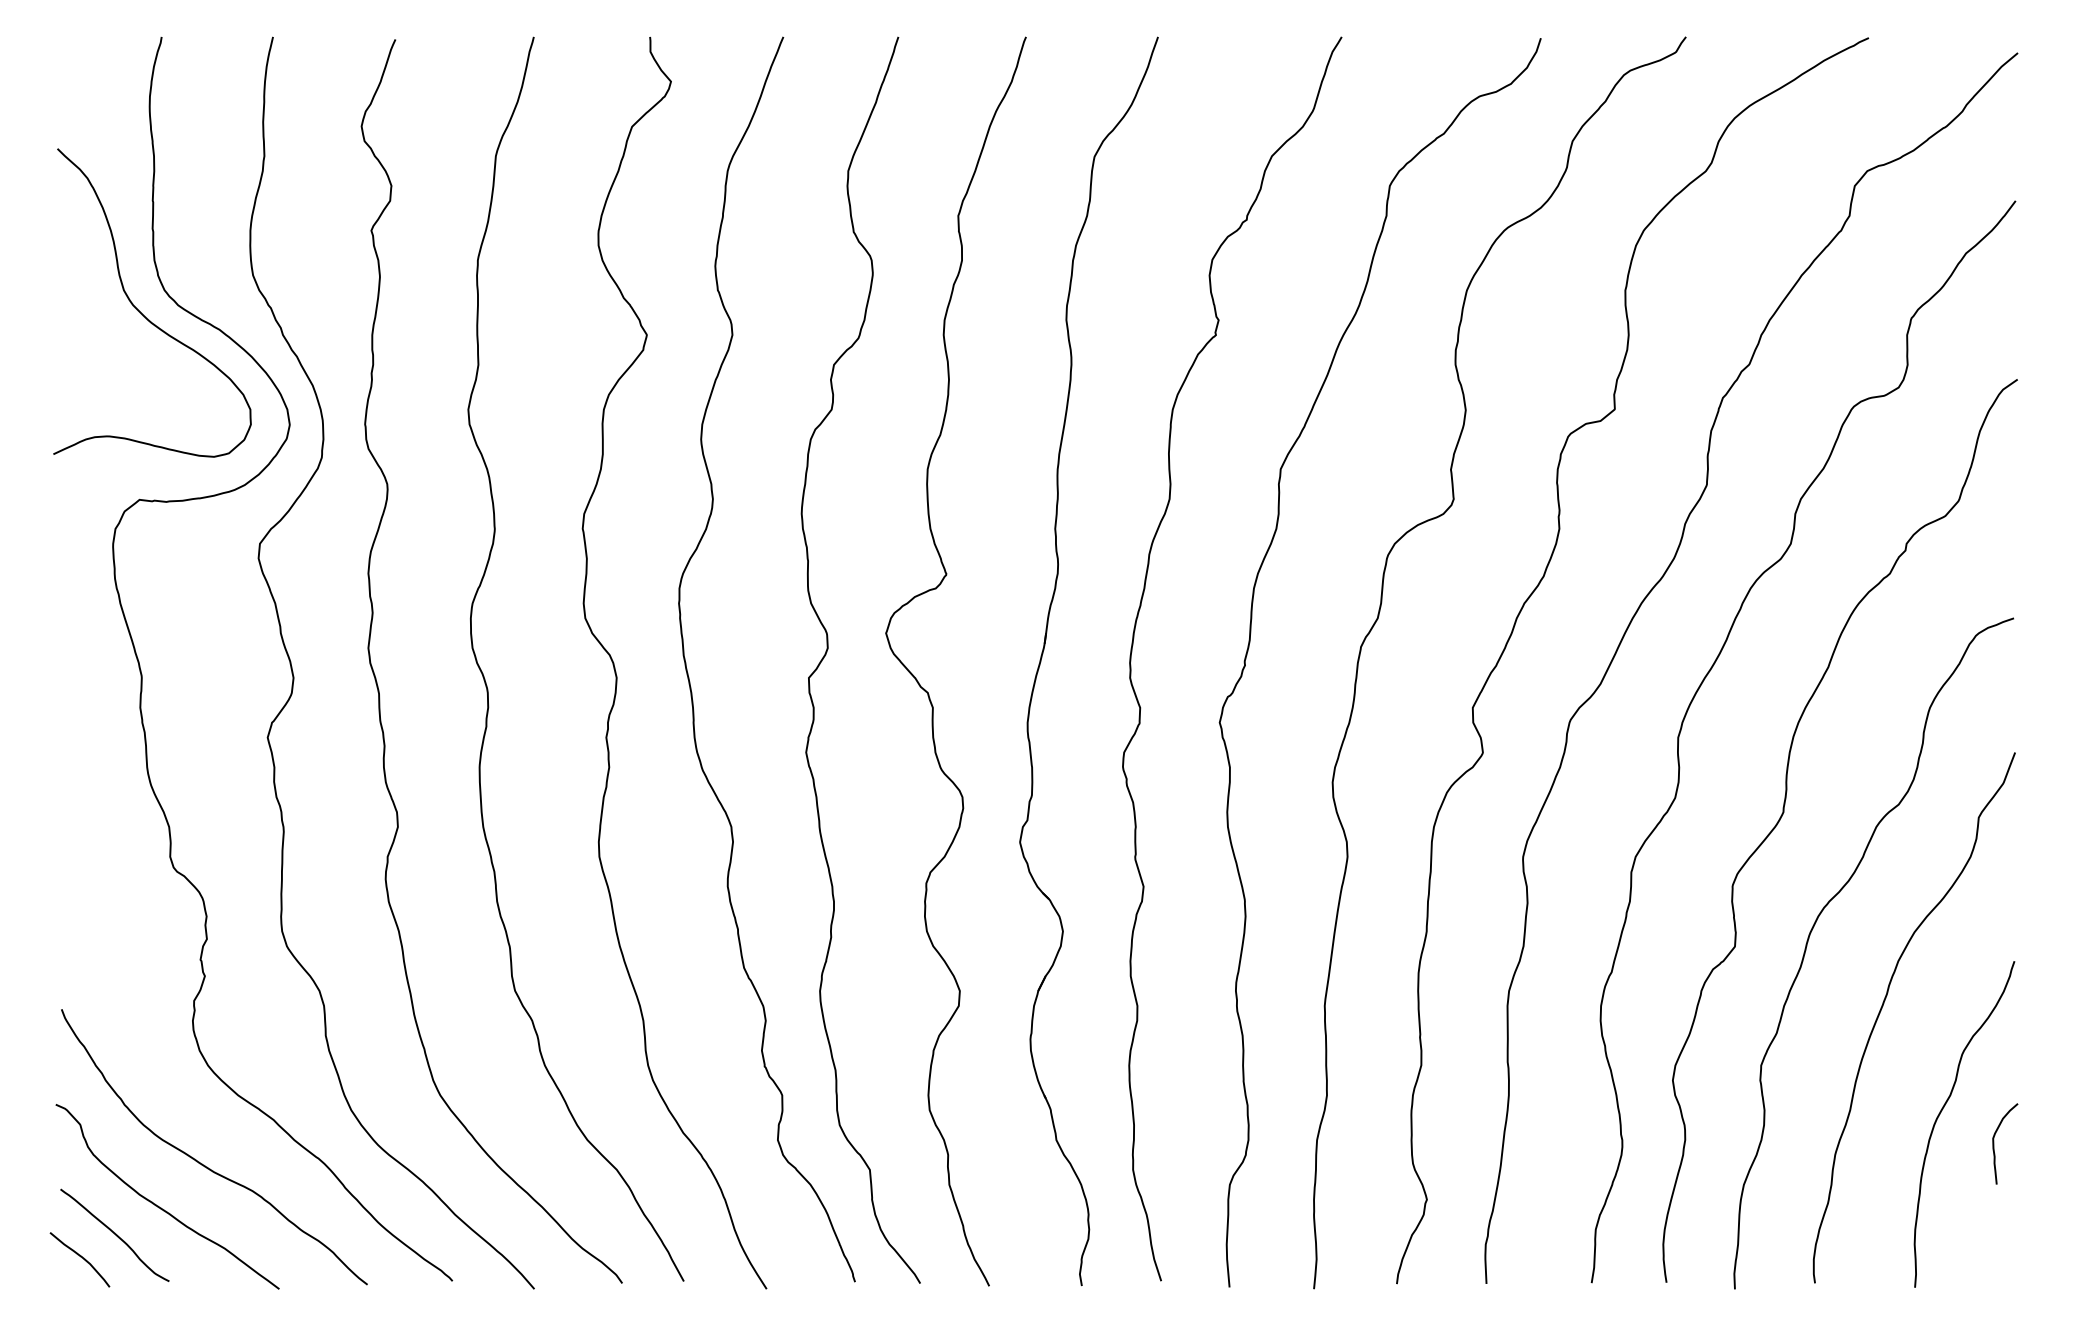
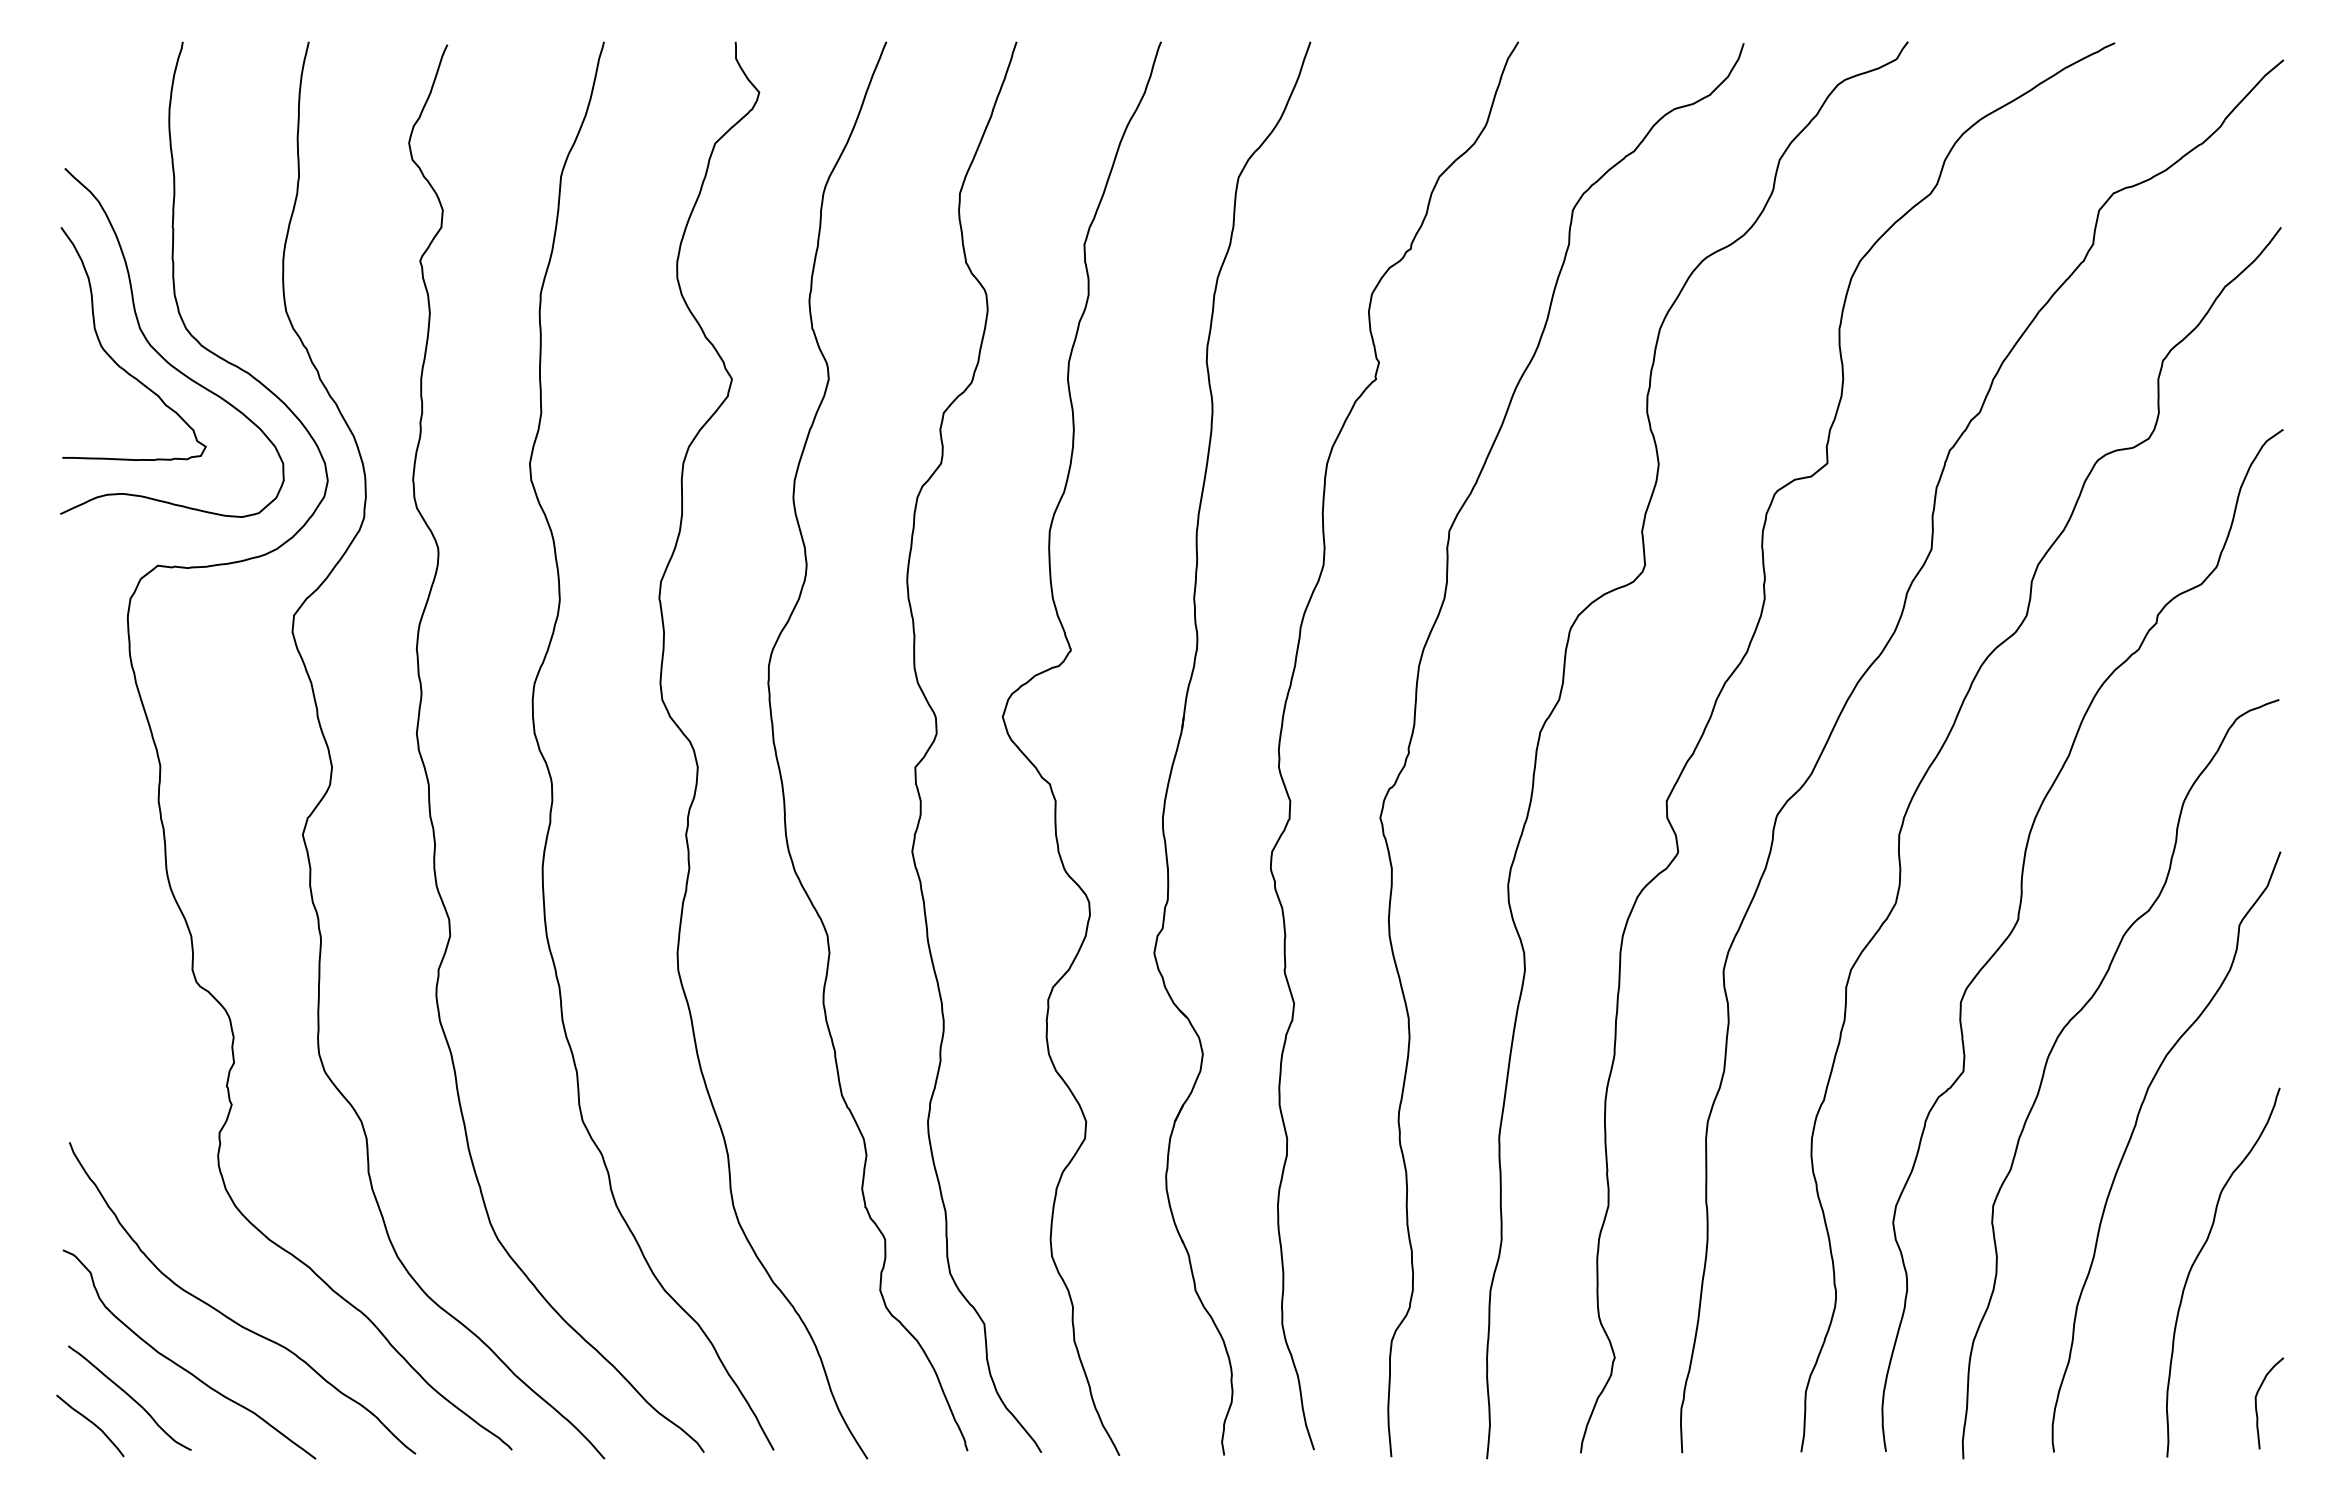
curve: (99, 315) -> (112, 357), added
curve: (1994, 1143) -> (2257, 1402), moved

